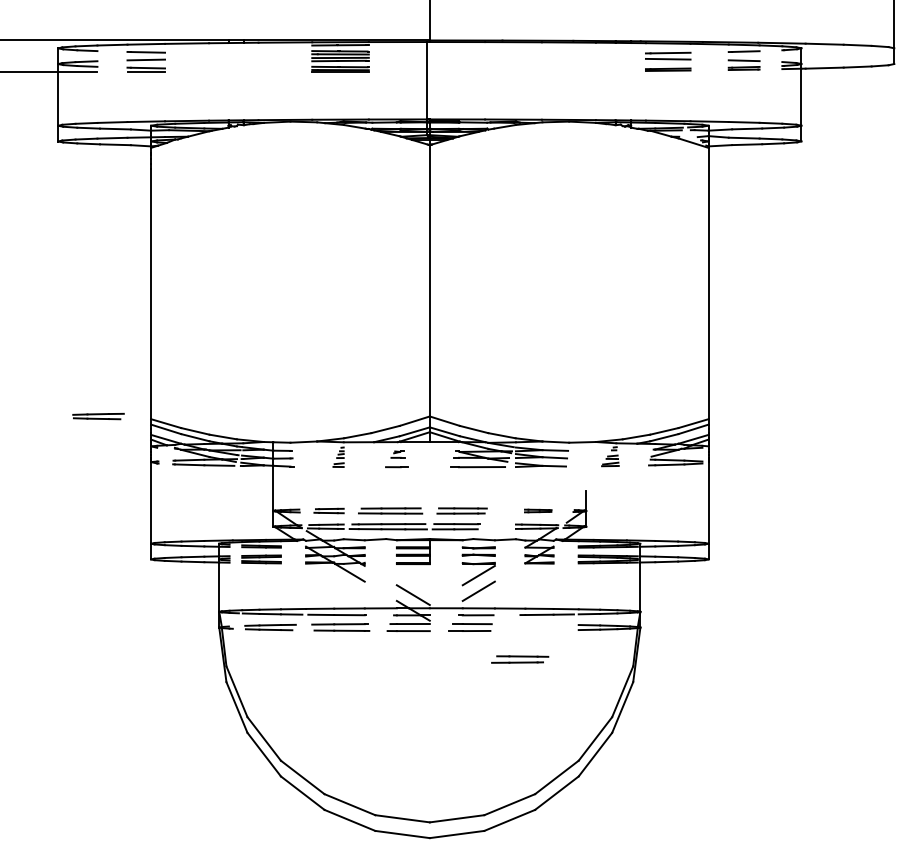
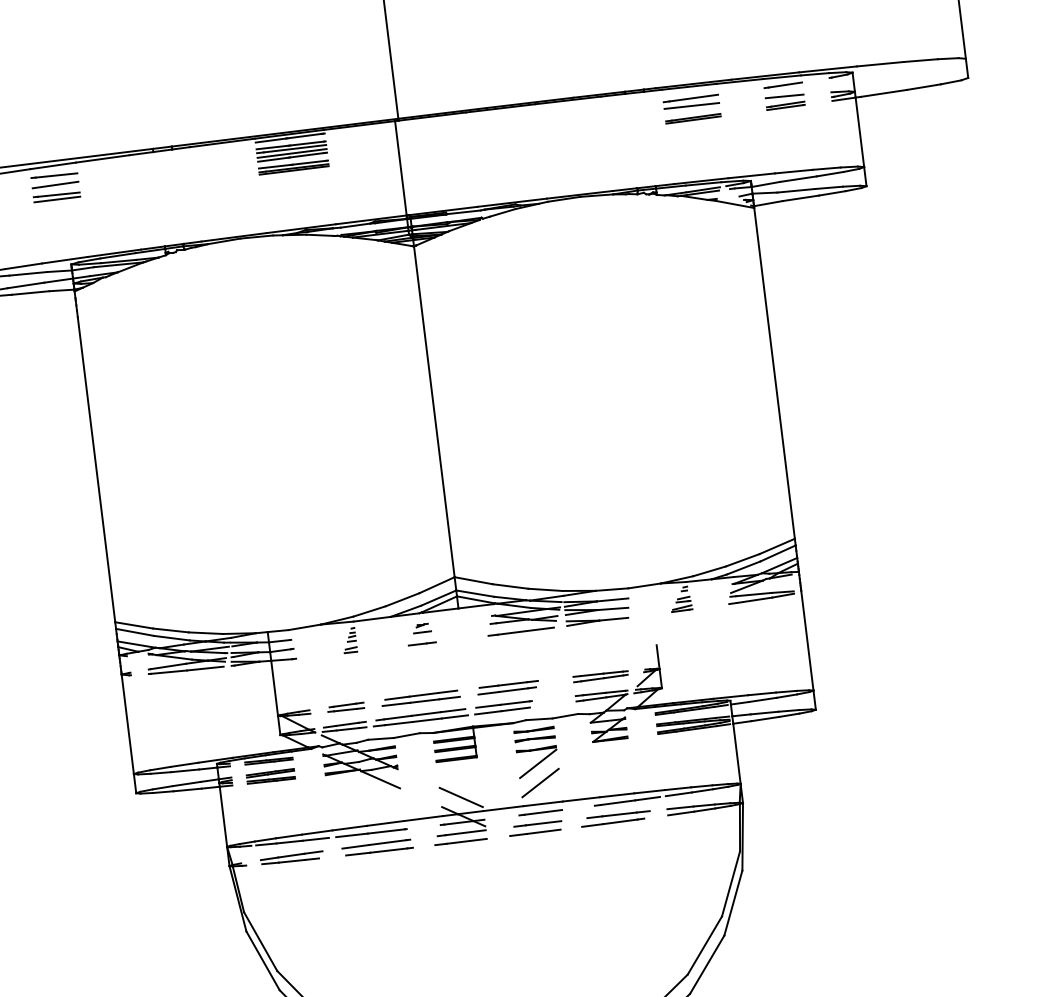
part: (98, 416) -> (50, 626), removed
part: (538, 510) -> (601, 675), size x1.67
part: (520, 659) -> (616, 818), moved

